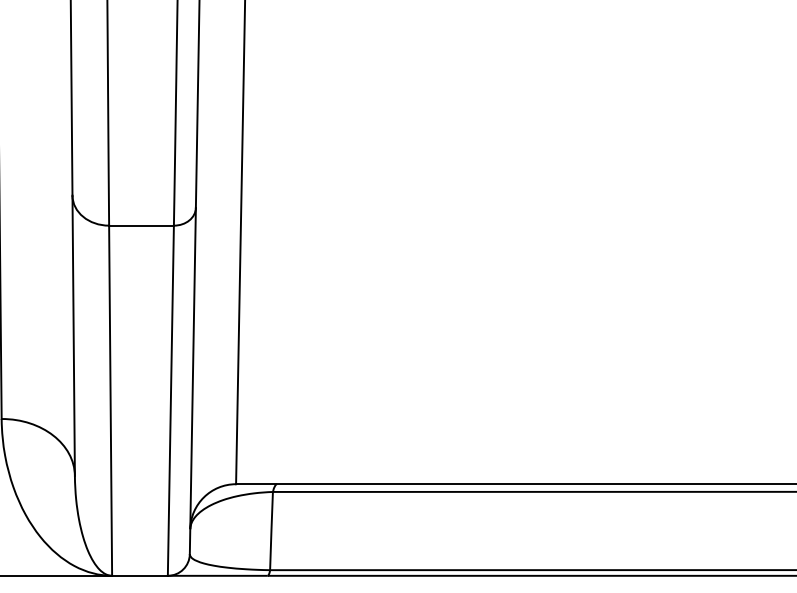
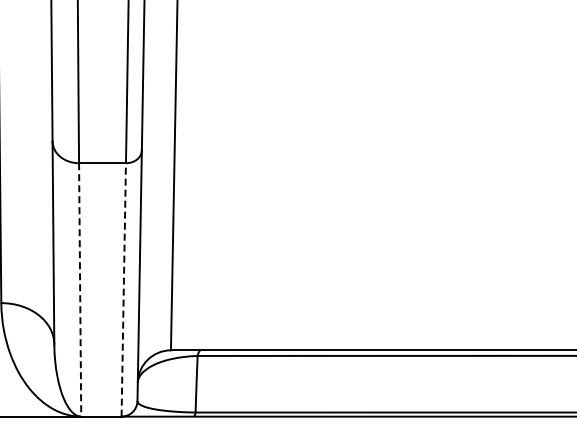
line: (111, 400) -> (80, 289), solid -> dashed
line: (170, 400) -> (123, 289), solid -> dashed

